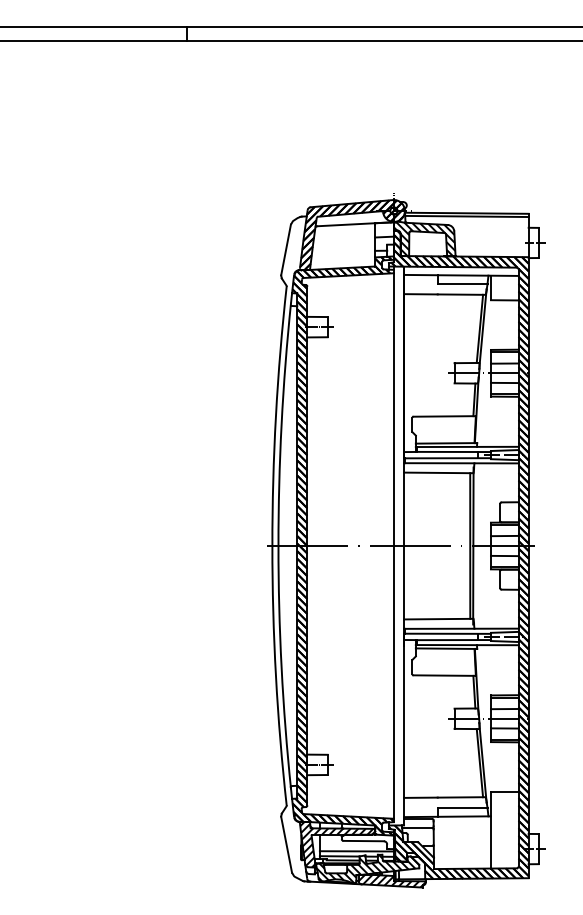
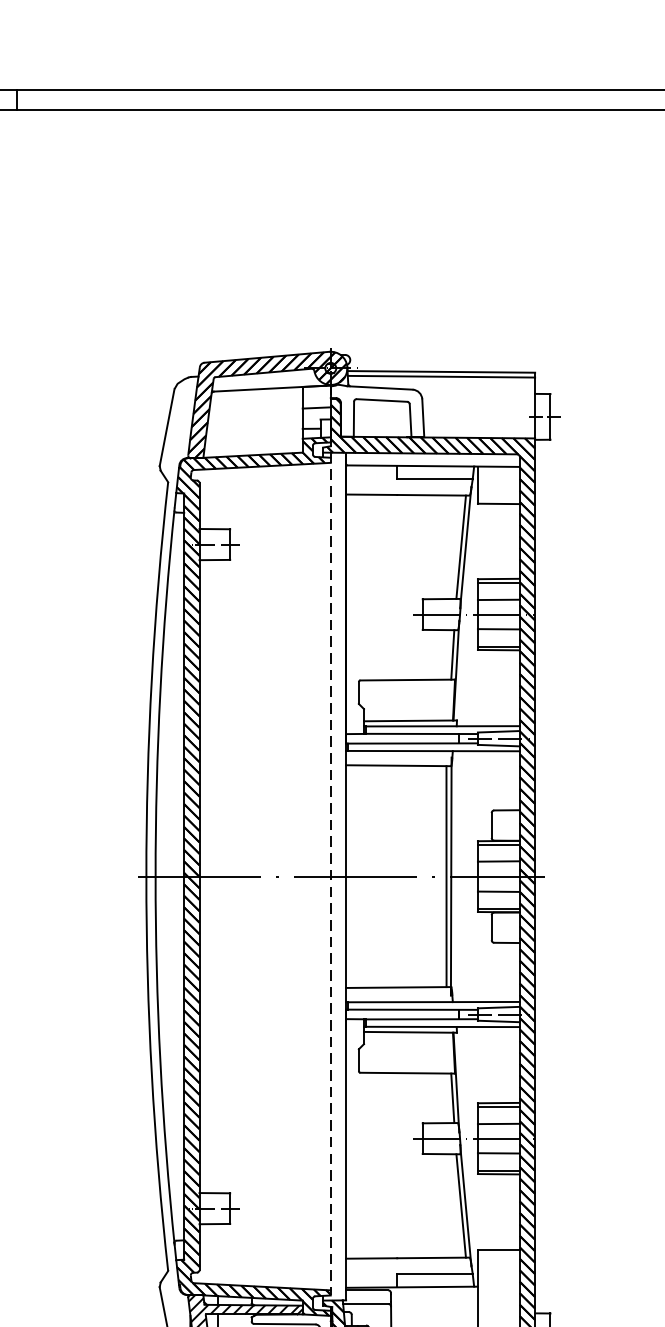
hatch: (424, 239) -> (377, 411), removed
line: (393, 544) -> (330, 874), solid -> dashed

